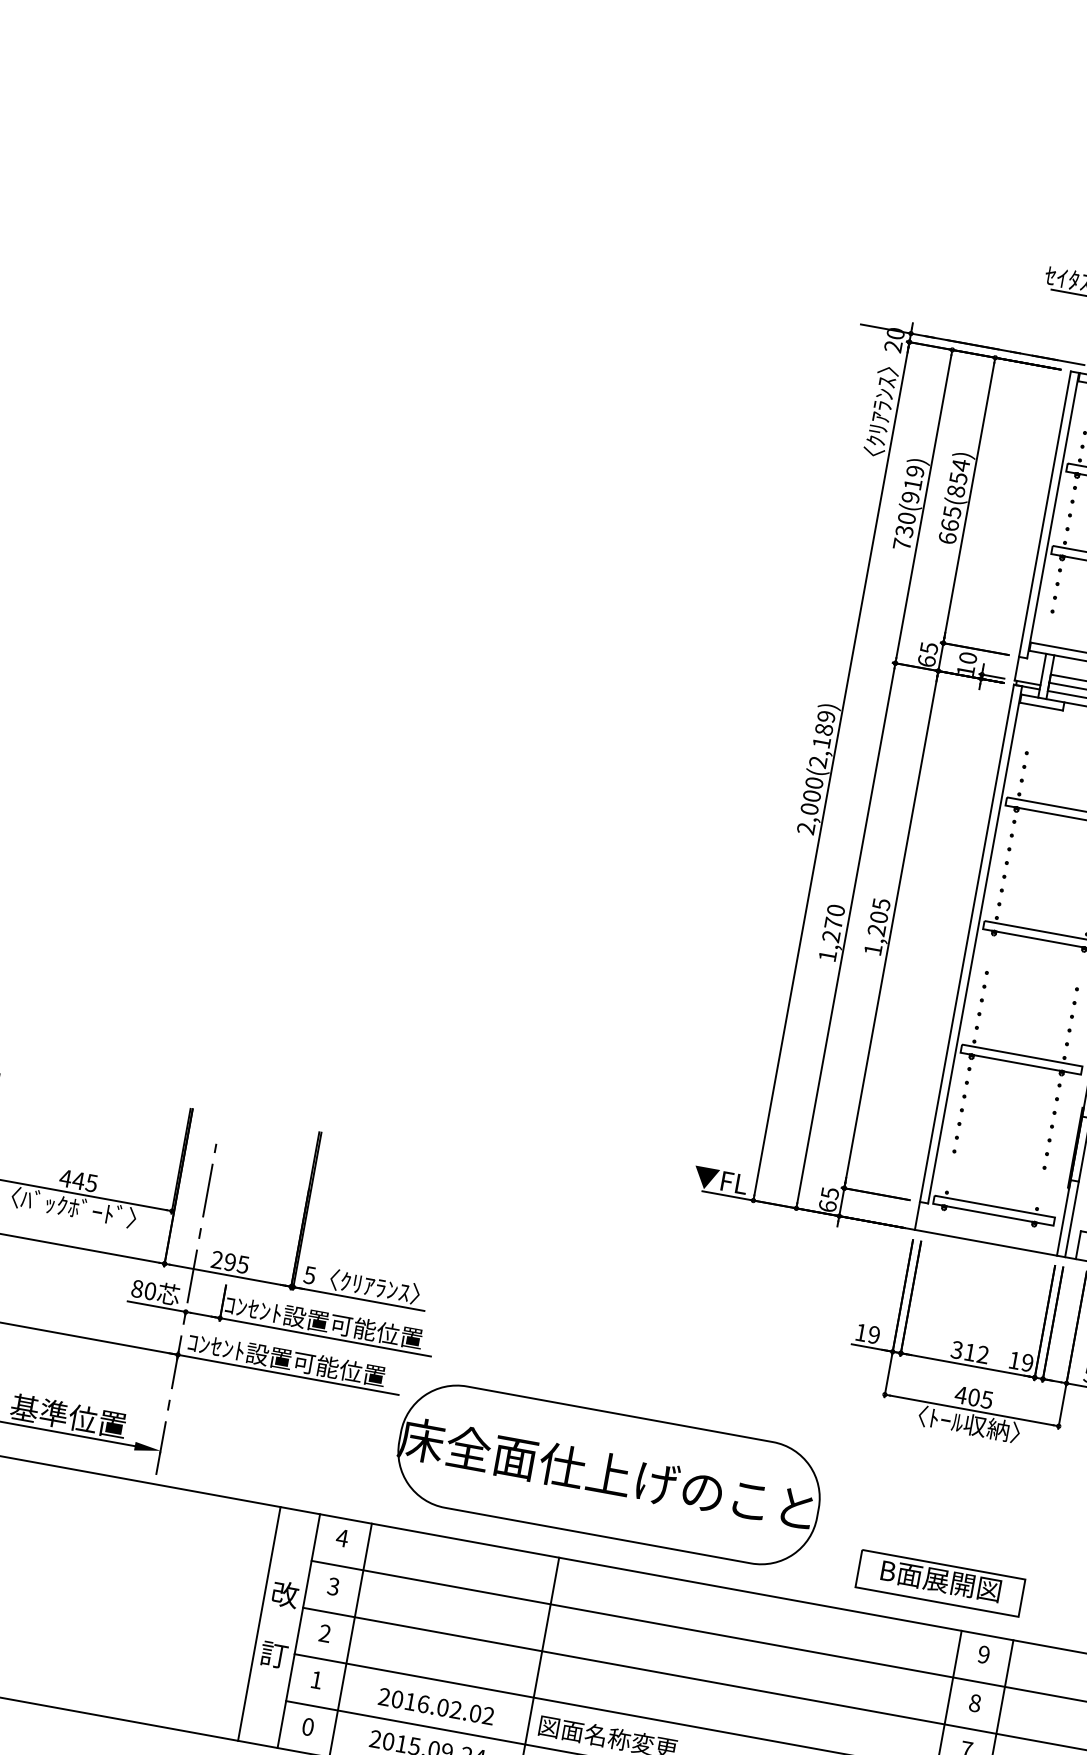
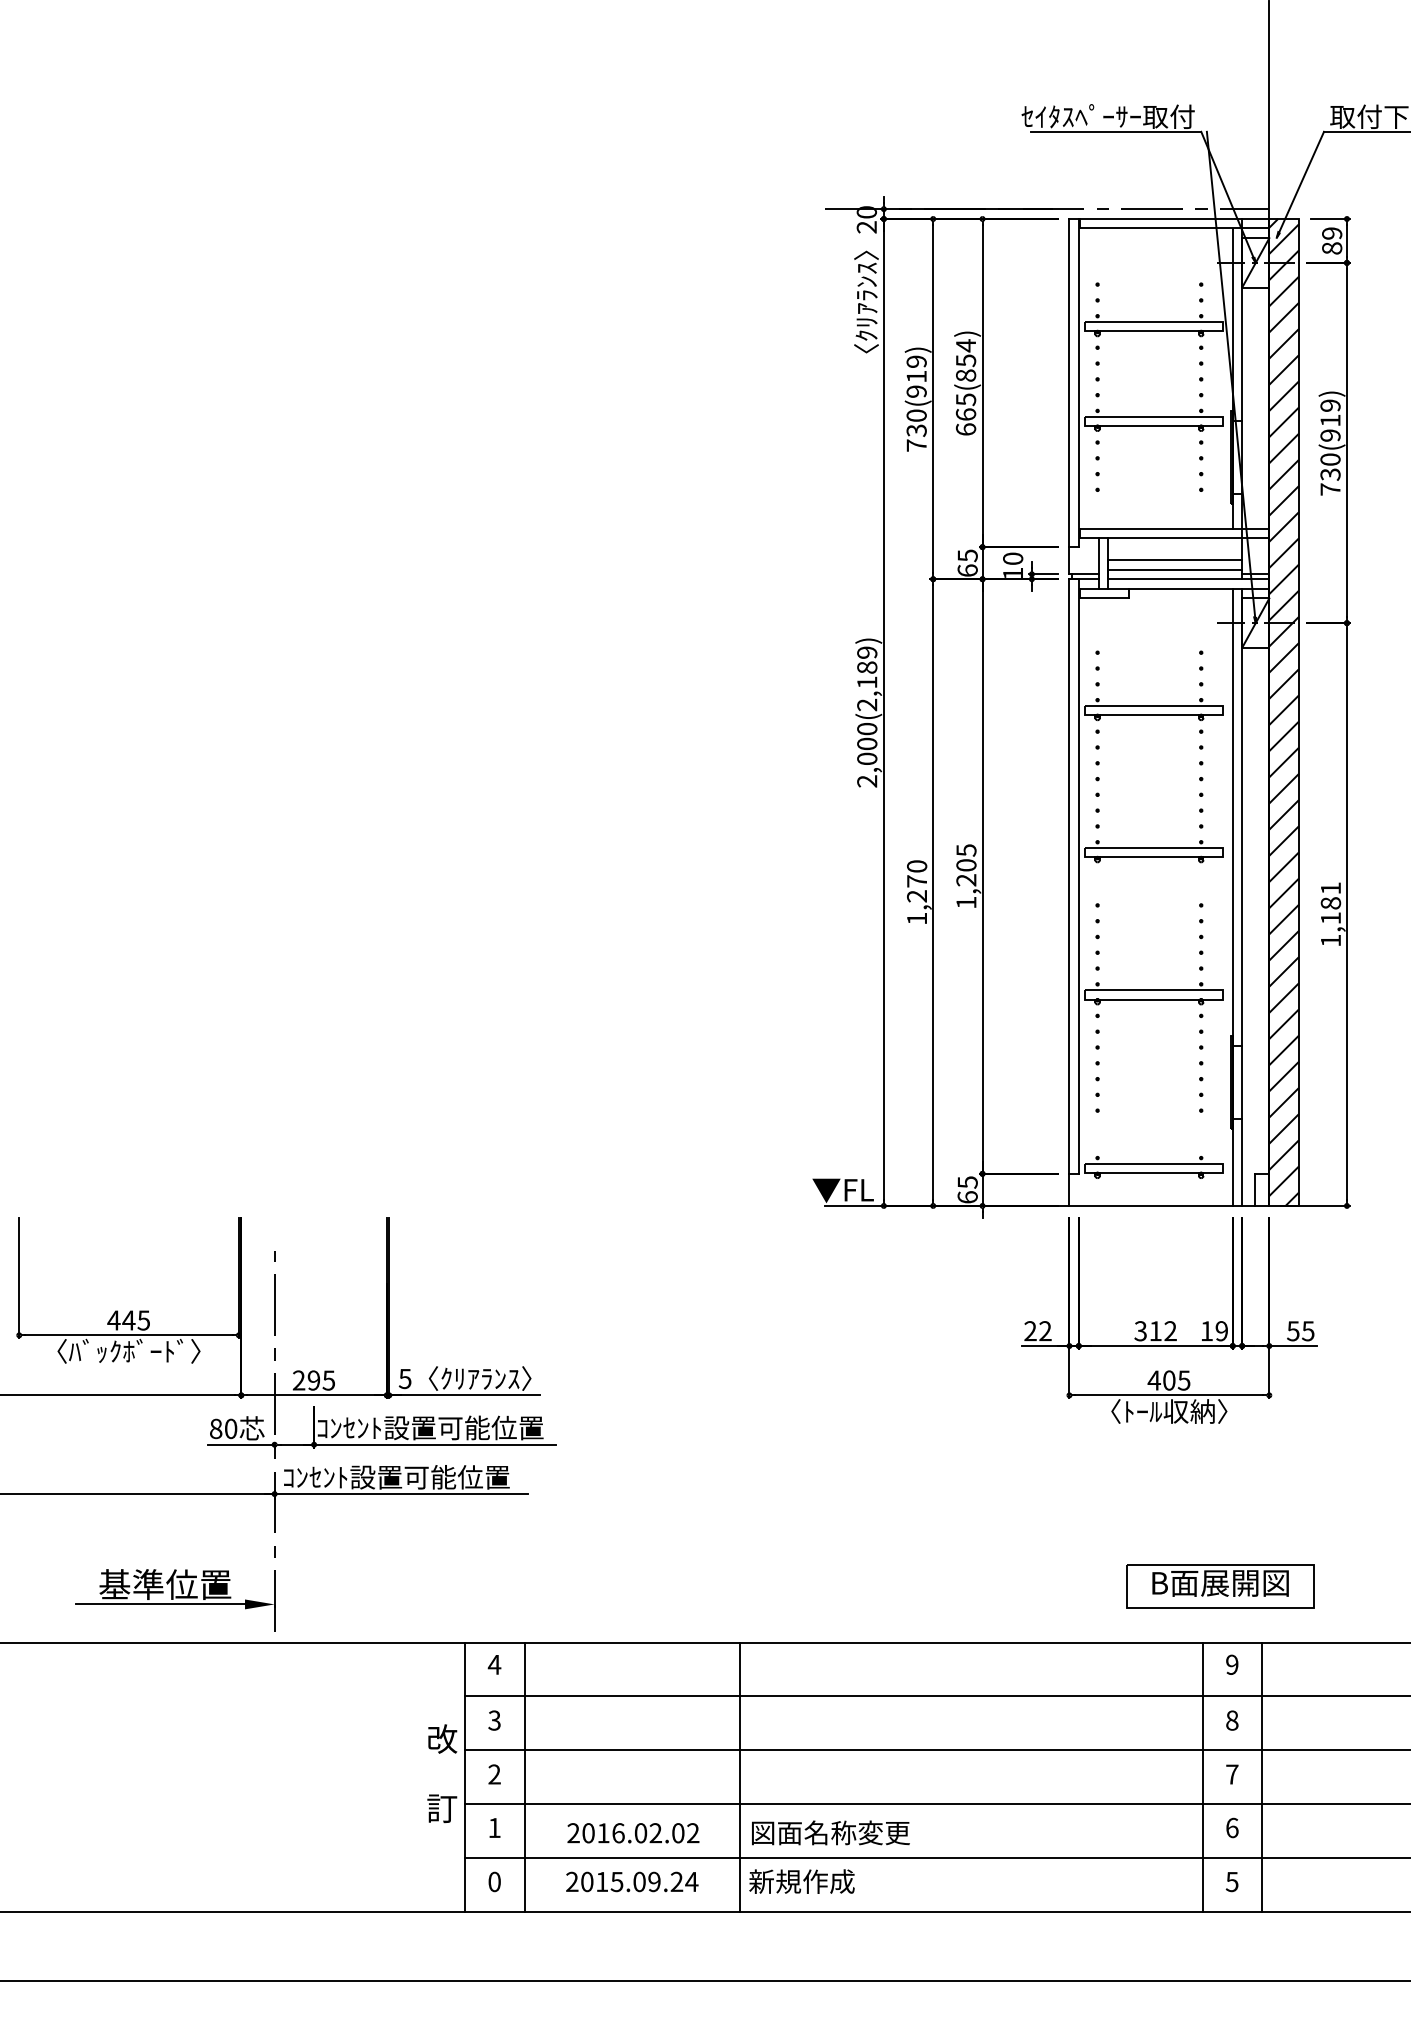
text: (867, 1334) -> (1037, 1331), 19 -> 22
part: (608, 1474) -> (778, 1540), removed
part: (940, 1583) -> (1220, 1586), moved
line: (259, 1623) -> (419, 1776), removed

